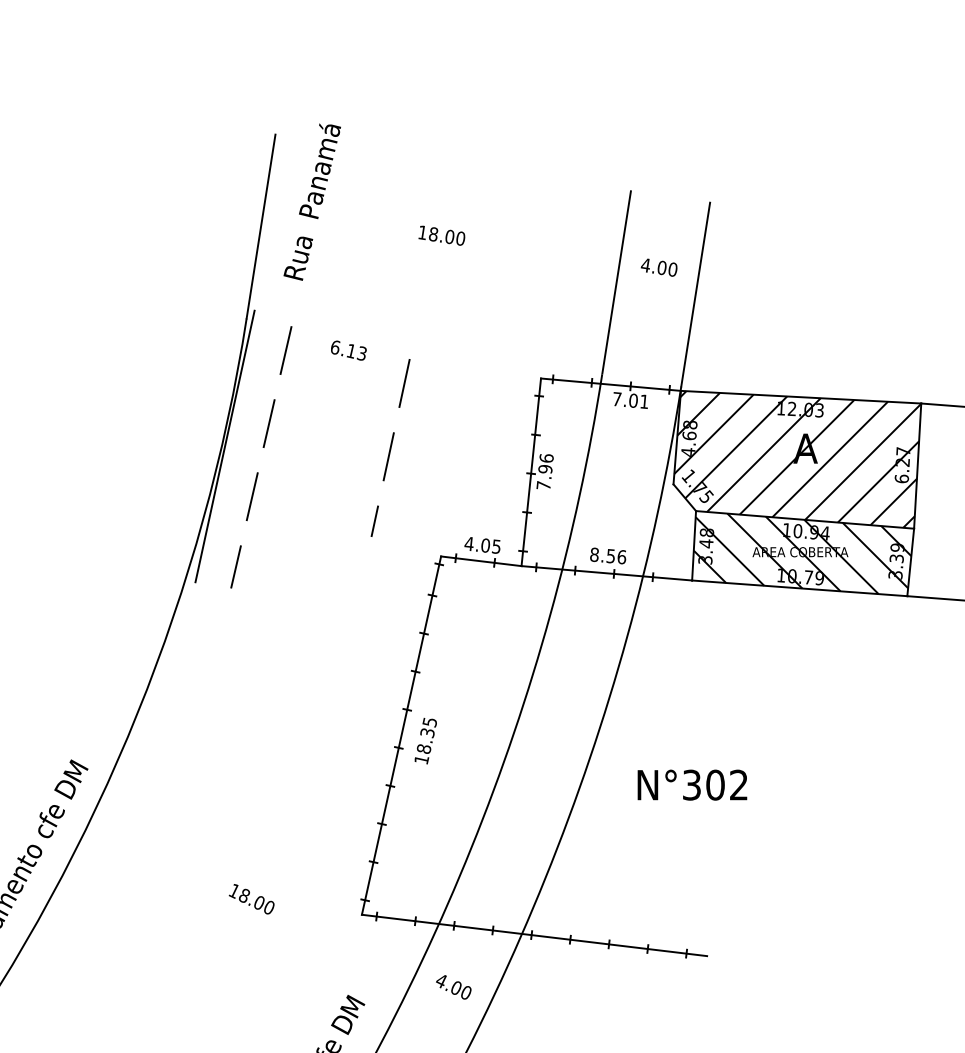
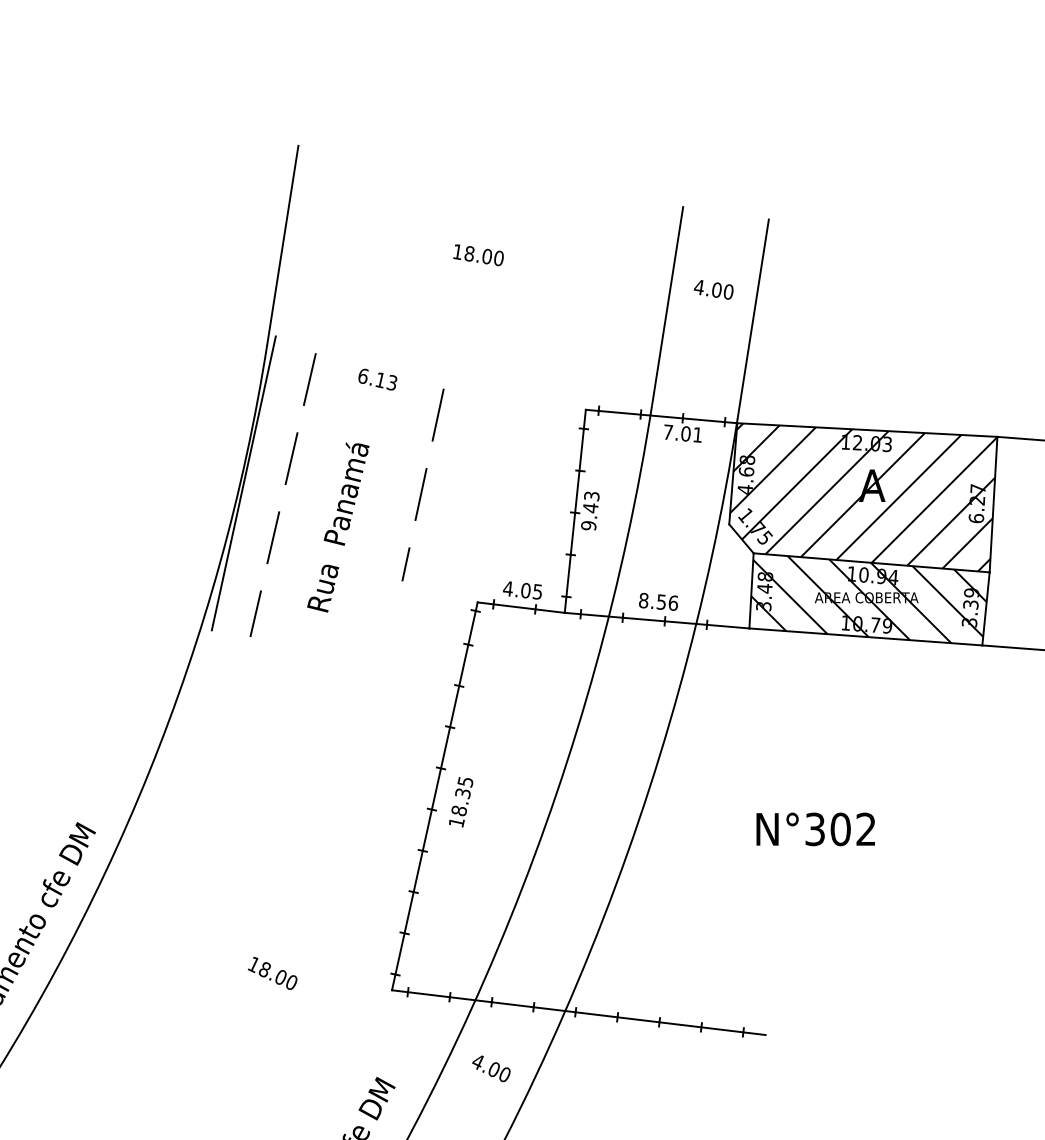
text: (311, 201) -> (337, 526), moved
text: (544, 471) -> (589, 510), 7.96 -> 9.43
text: (692, 784) -> (815, 828), moved

